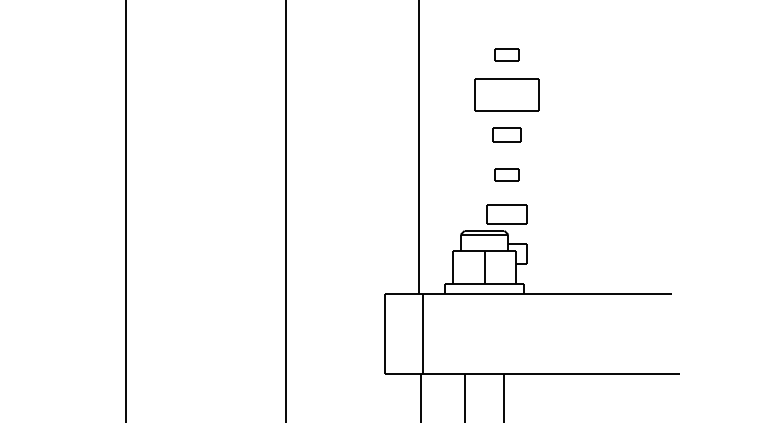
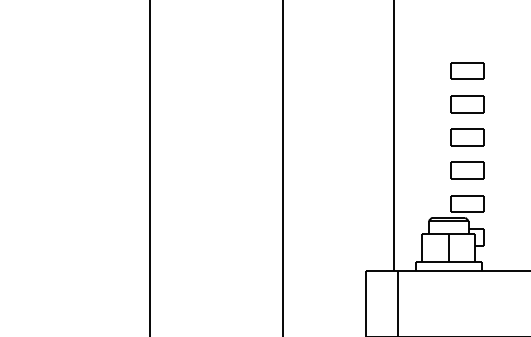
part: (506, 54) -> (467, 70), size x1.67
part: (506, 94) -> (467, 103), size x0.62
part: (506, 134) -> (467, 137), size x1.43
part: (506, 174) -> (467, 170), size x1.67

